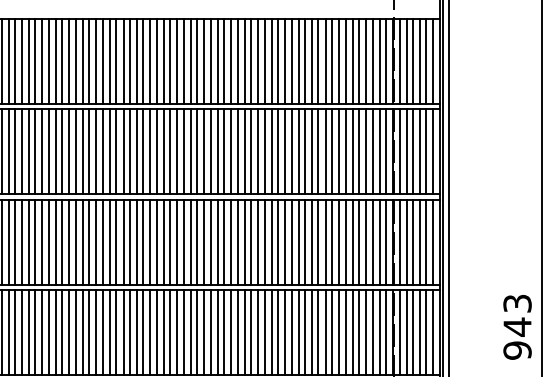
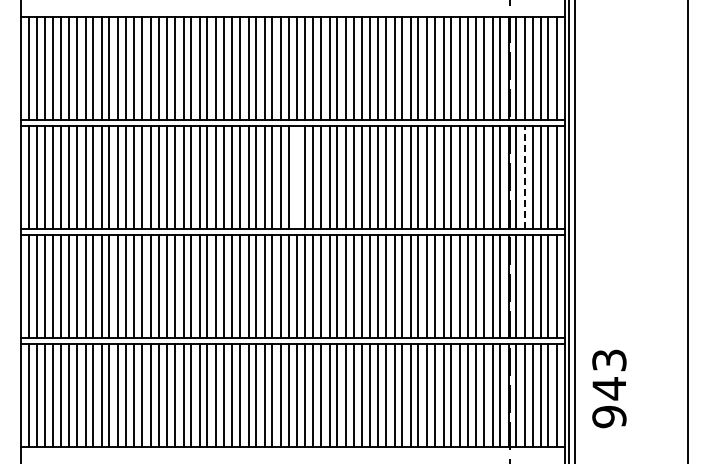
line: (218, 151) -> (297, 177), removed
line: (407, 151) -> (525, 176), solid -> dashed
text: (517, 326) -> (609, 388), moved

